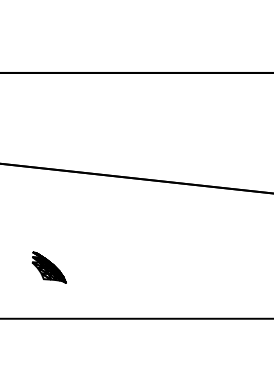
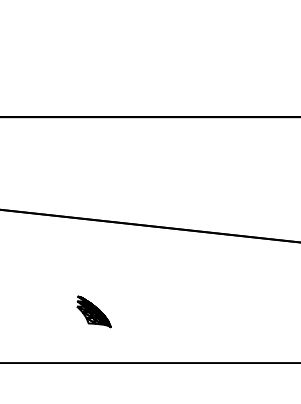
part: (48, 267) -> (93, 311), moved

